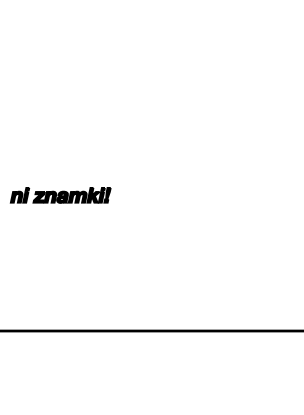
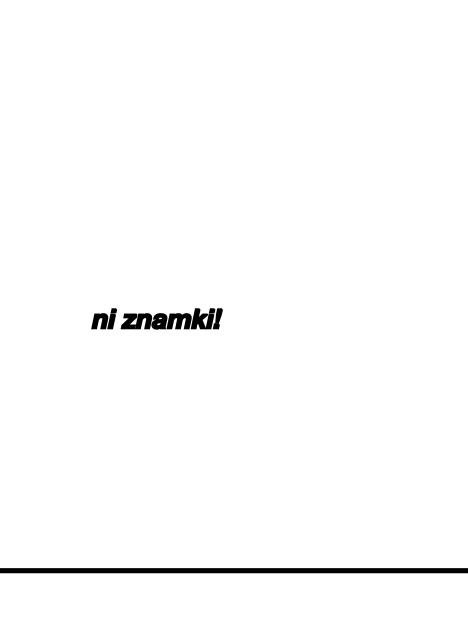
part: (60, 195) -> (156, 319), size x0.7

